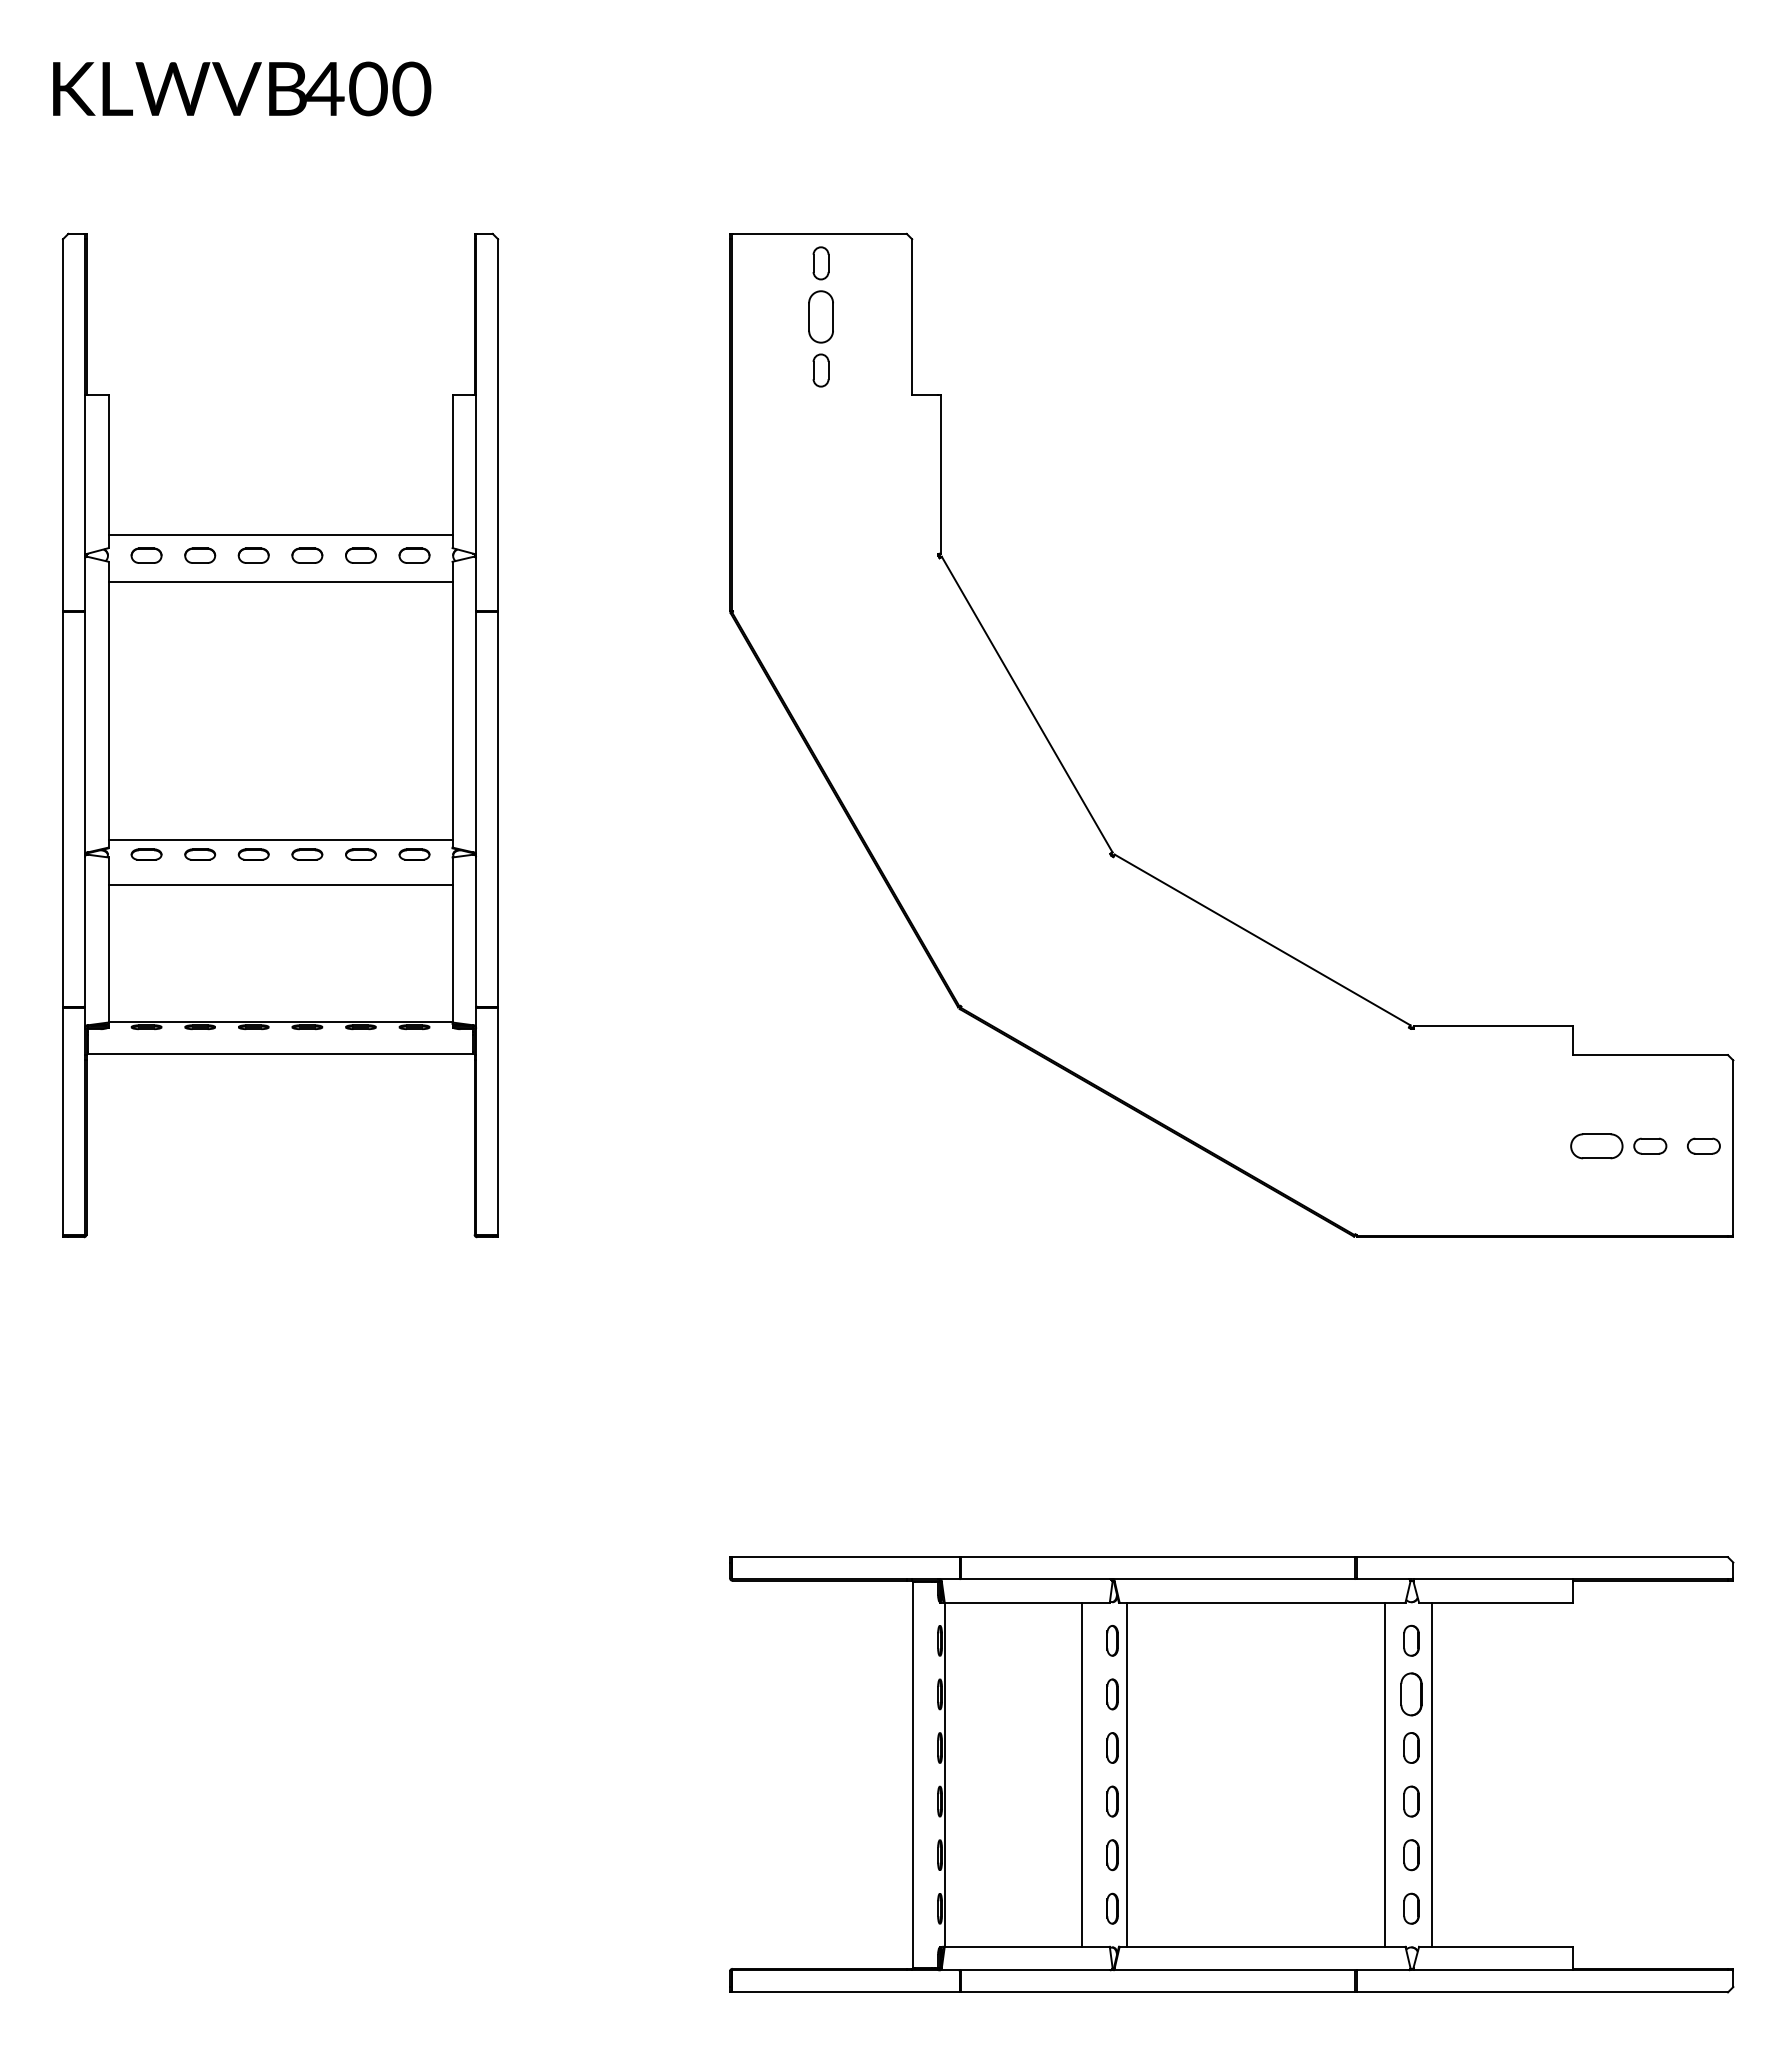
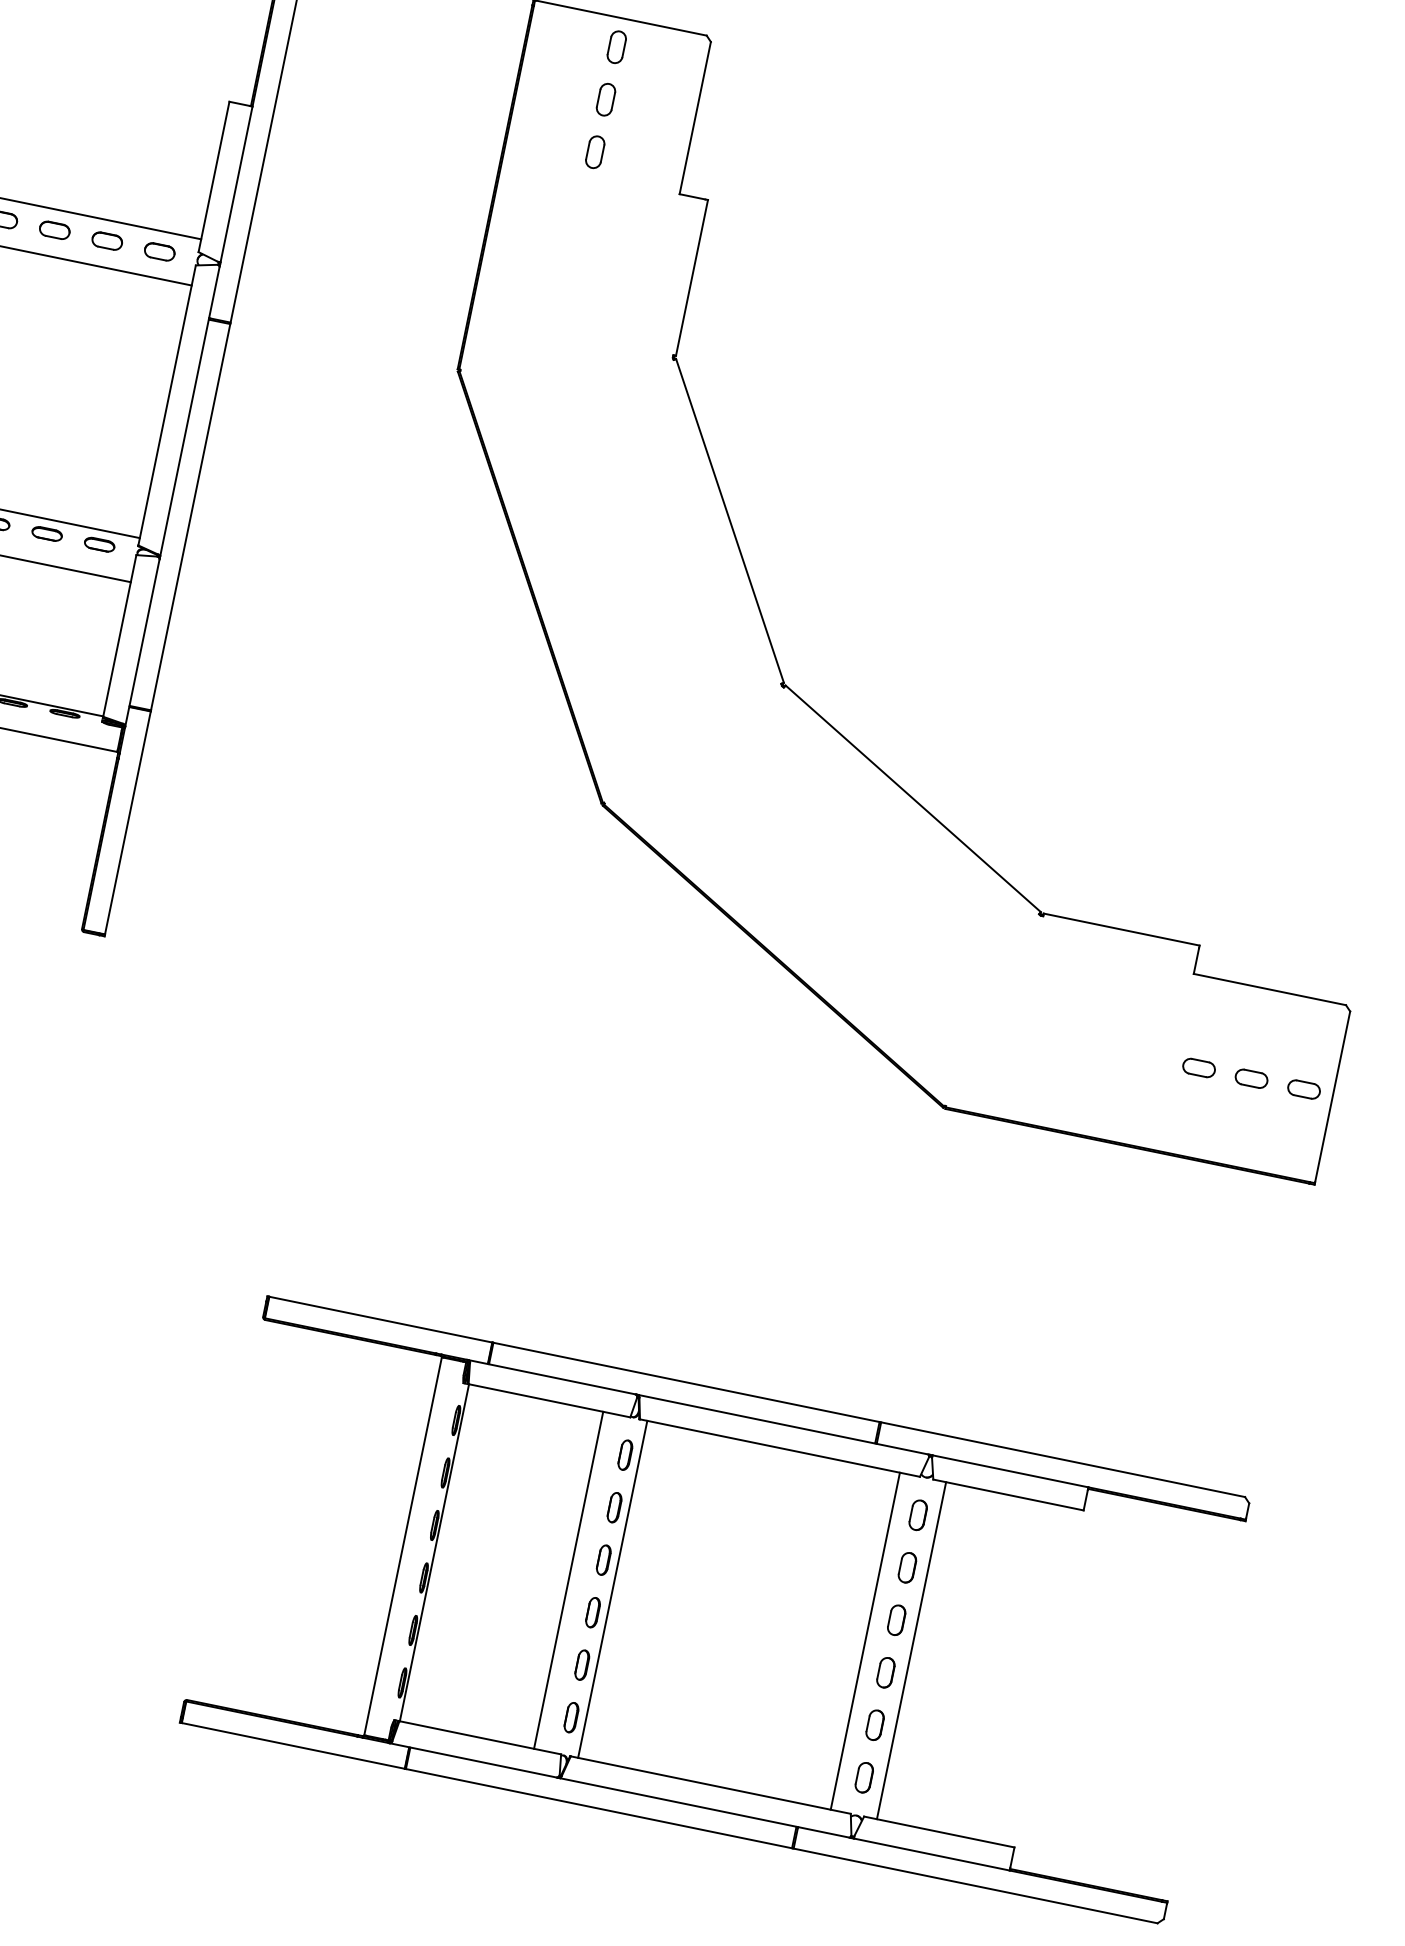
part: (820, 316) -> (605, 99), size x0.62
part: (1596, 1145) -> (1199, 1067), size x0.62
part: (1411, 1694) -> (907, 1567), size x0.71

